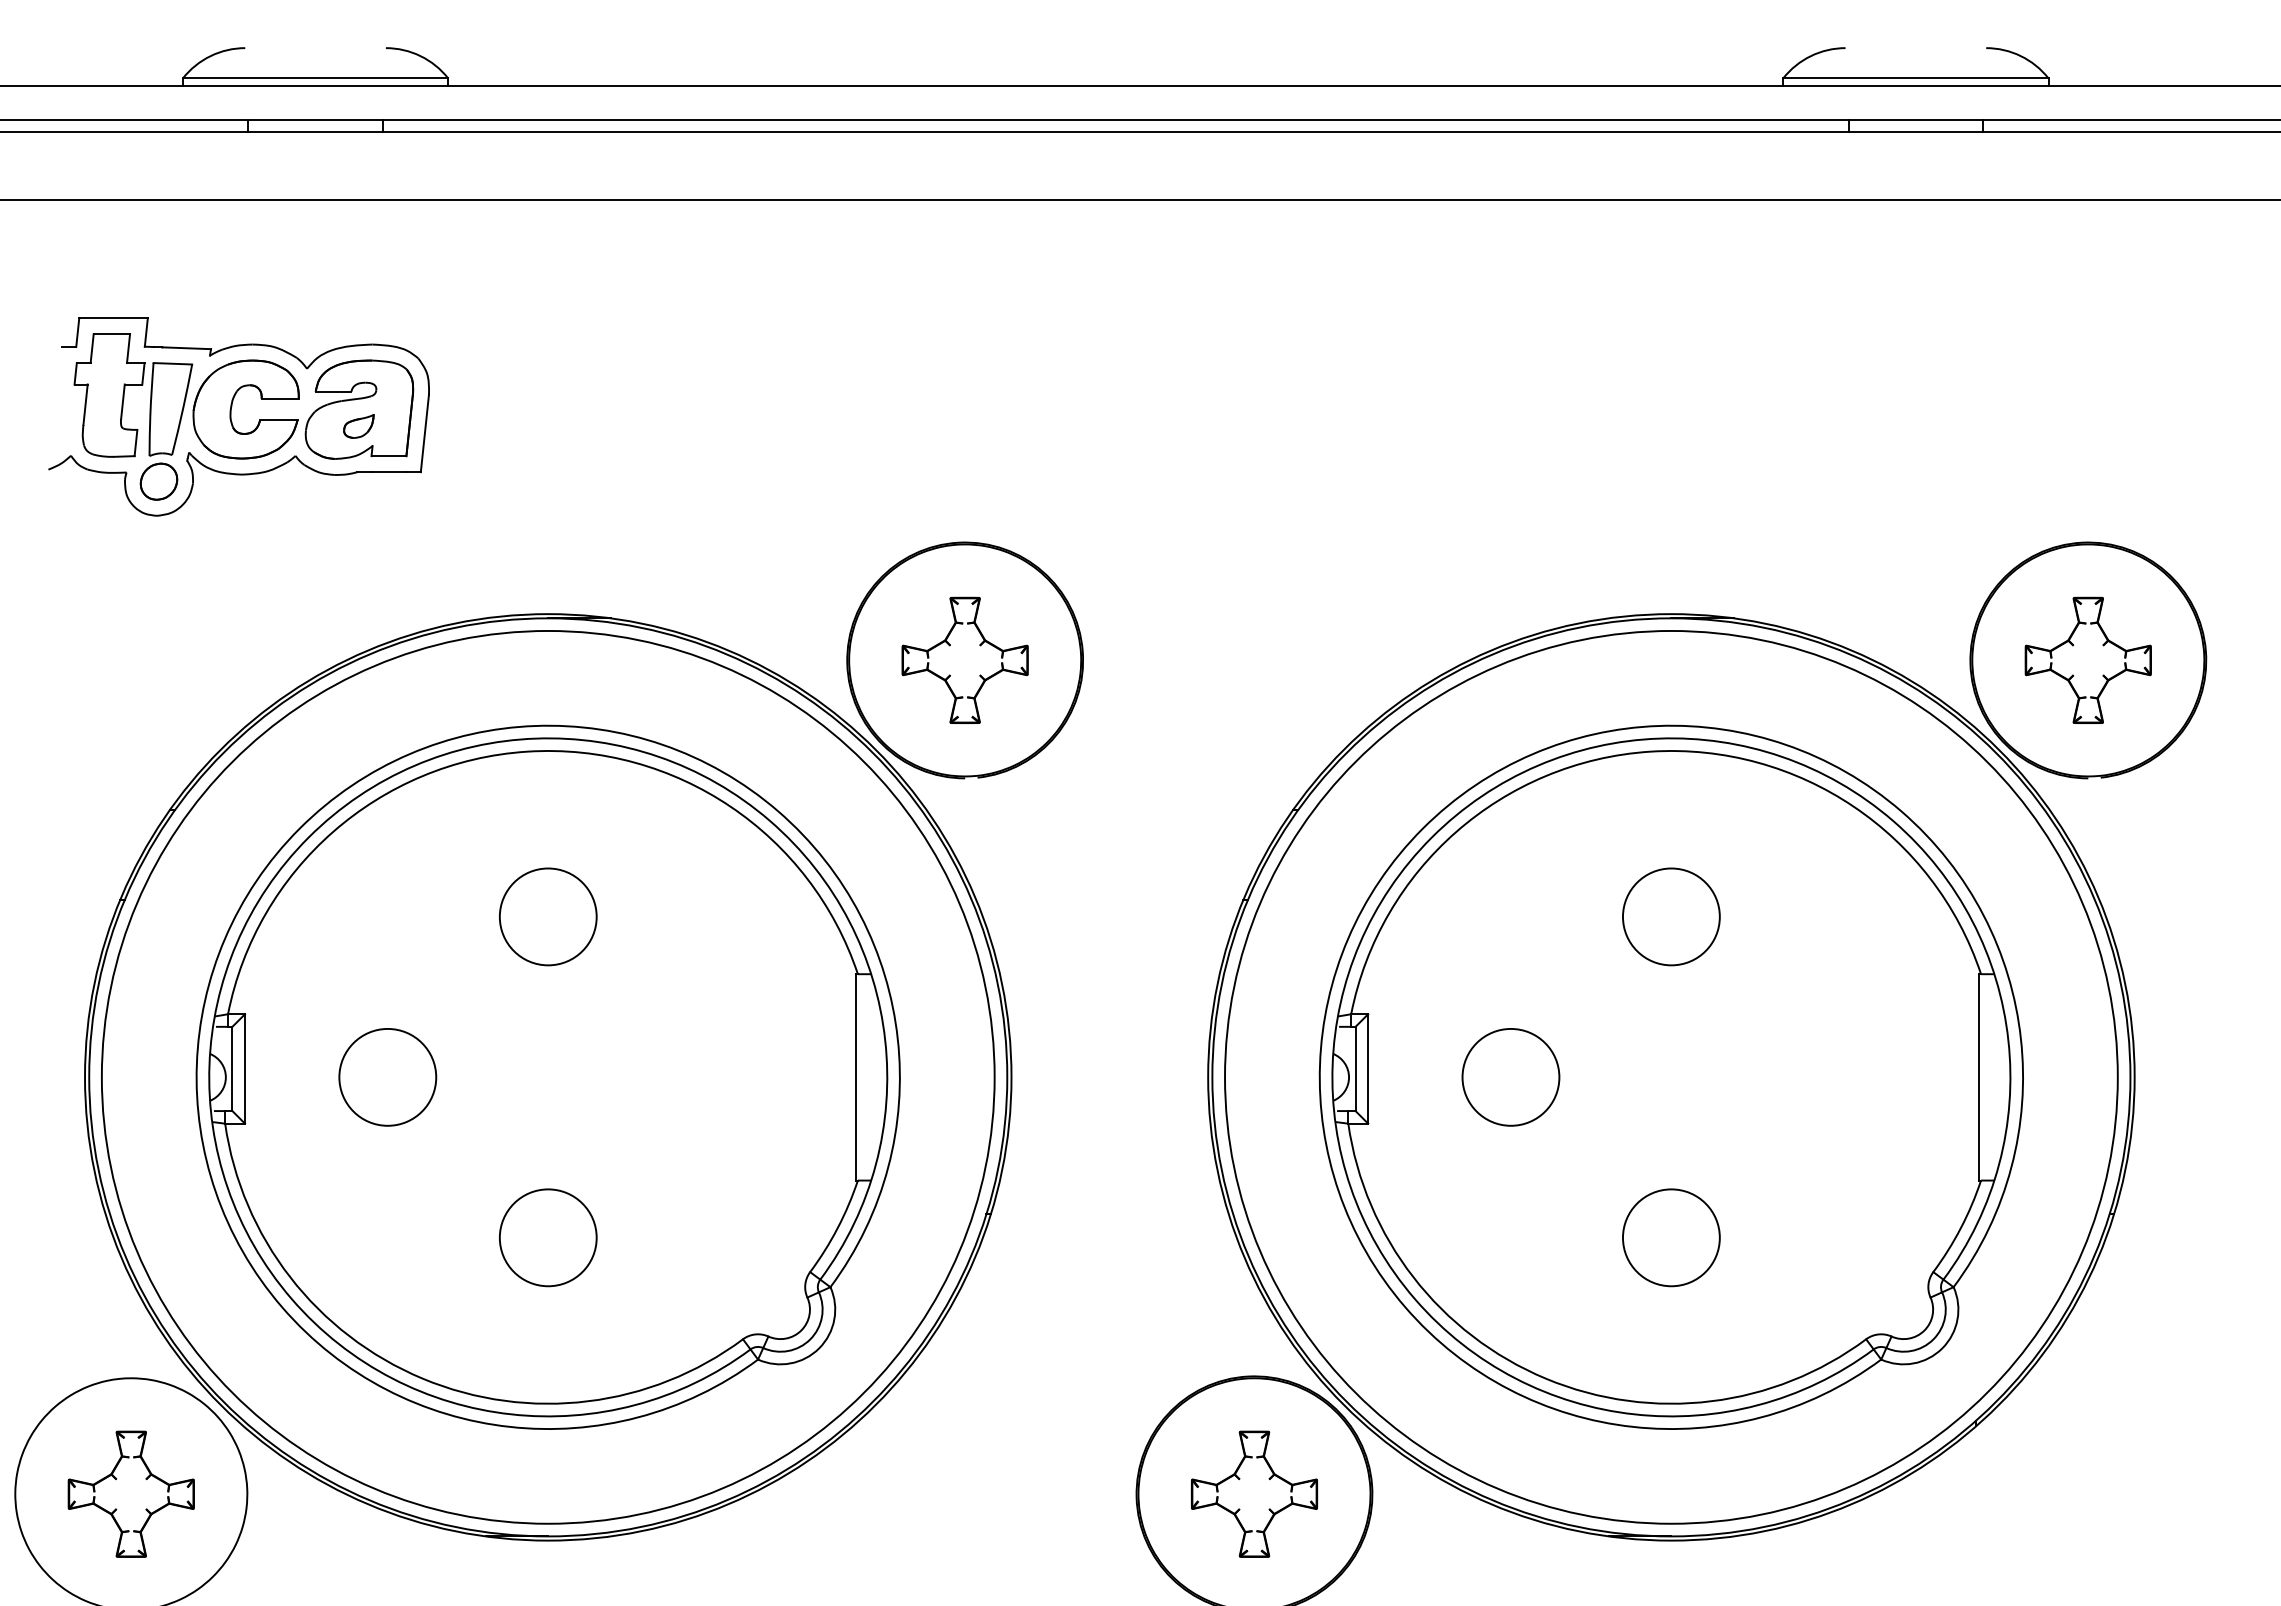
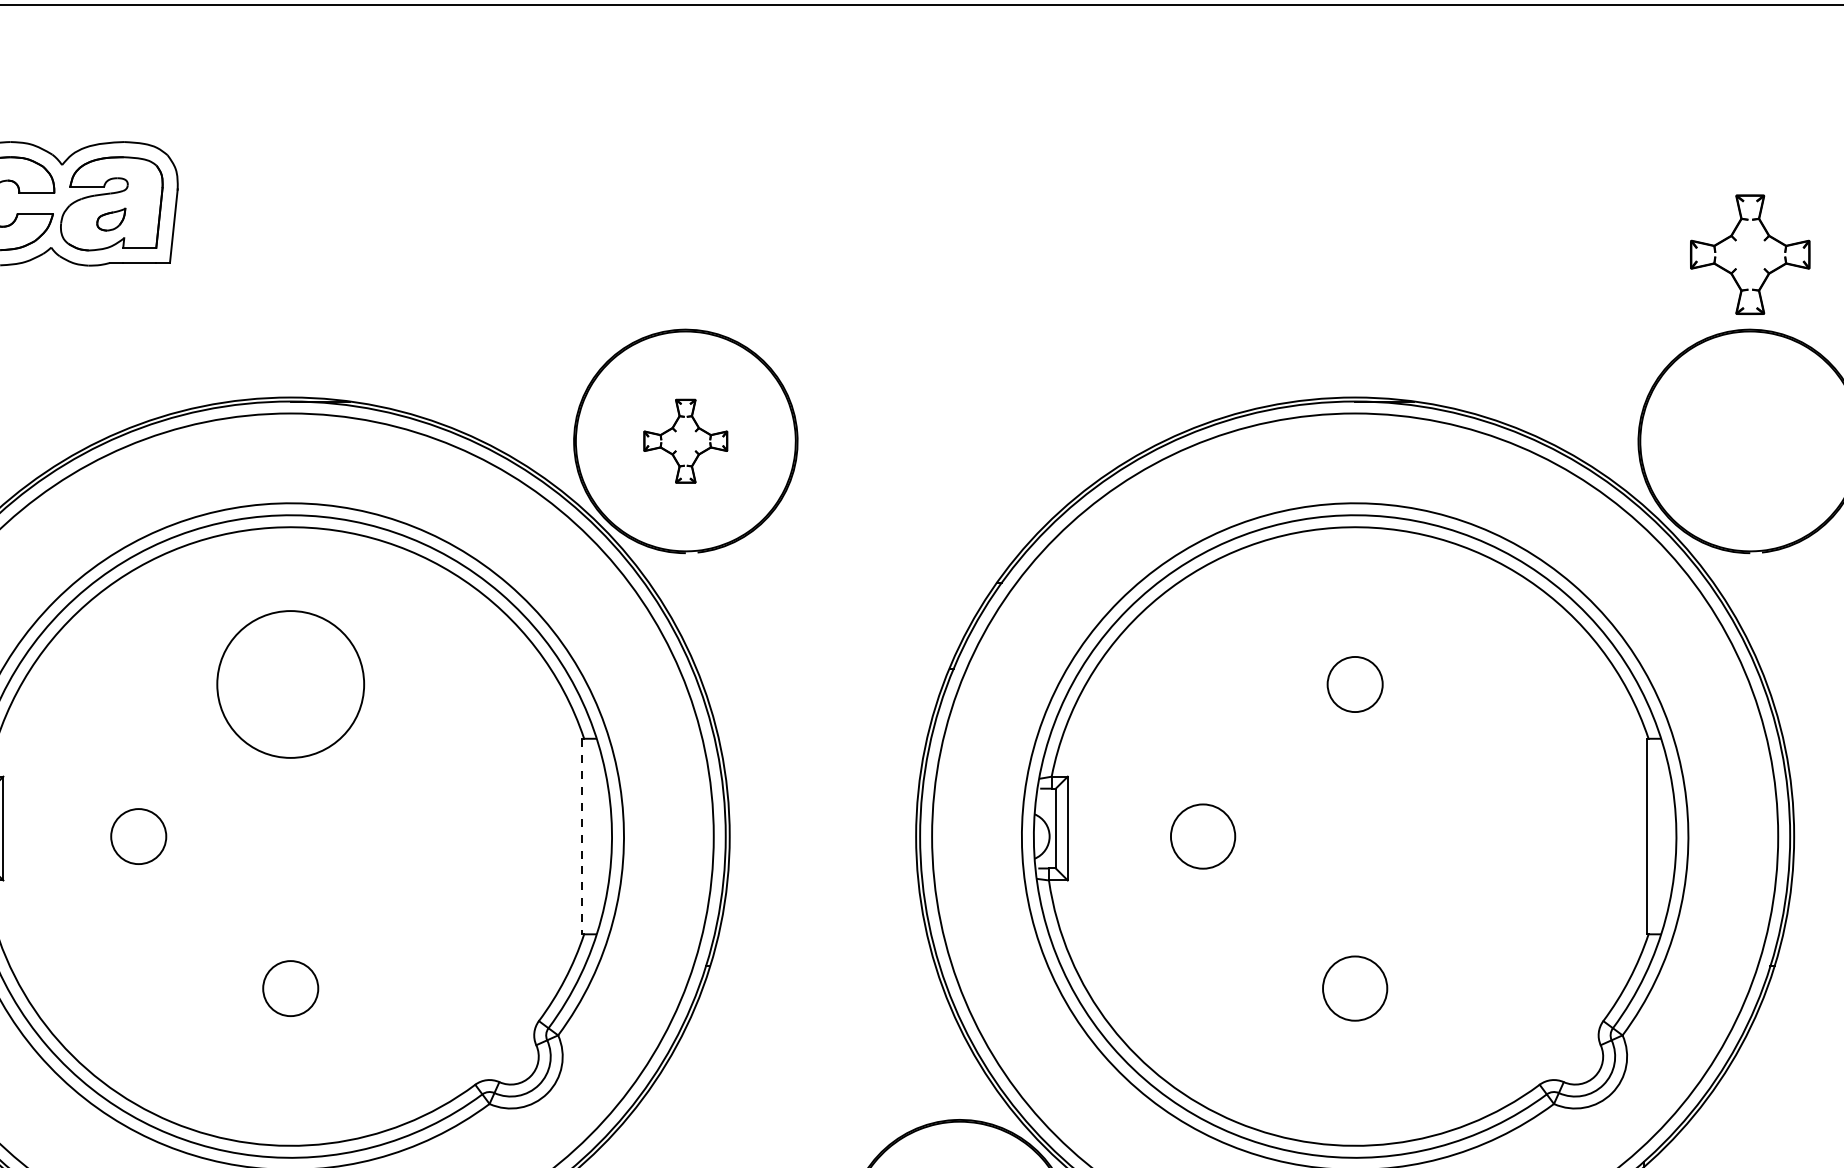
part: (964, 659) -> (685, 440), size x0.7
part: (2087, 659) -> (1749, 253), moved
circle: (547, 916) -> (290, 684), size x1.6
circle: (1671, 916) -> (1355, 684), size x0.6
circle: (387, 1077) -> (138, 836), size x0.6
line: (855, 1077) -> (581, 836), solid -> dashed
circle: (1510, 1077) -> (1202, 836), size x0.7
circle: (547, 1237) -> (290, 988), size x0.6
circle: (1670, 1237) -> (1354, 988), size x0.7

